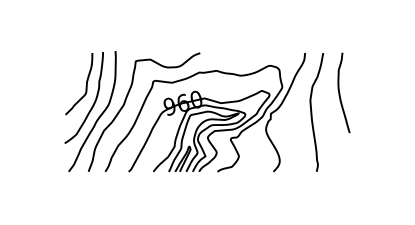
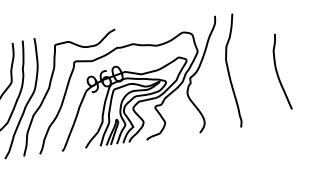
curve: (340, 92) -> (278, 71), moved

